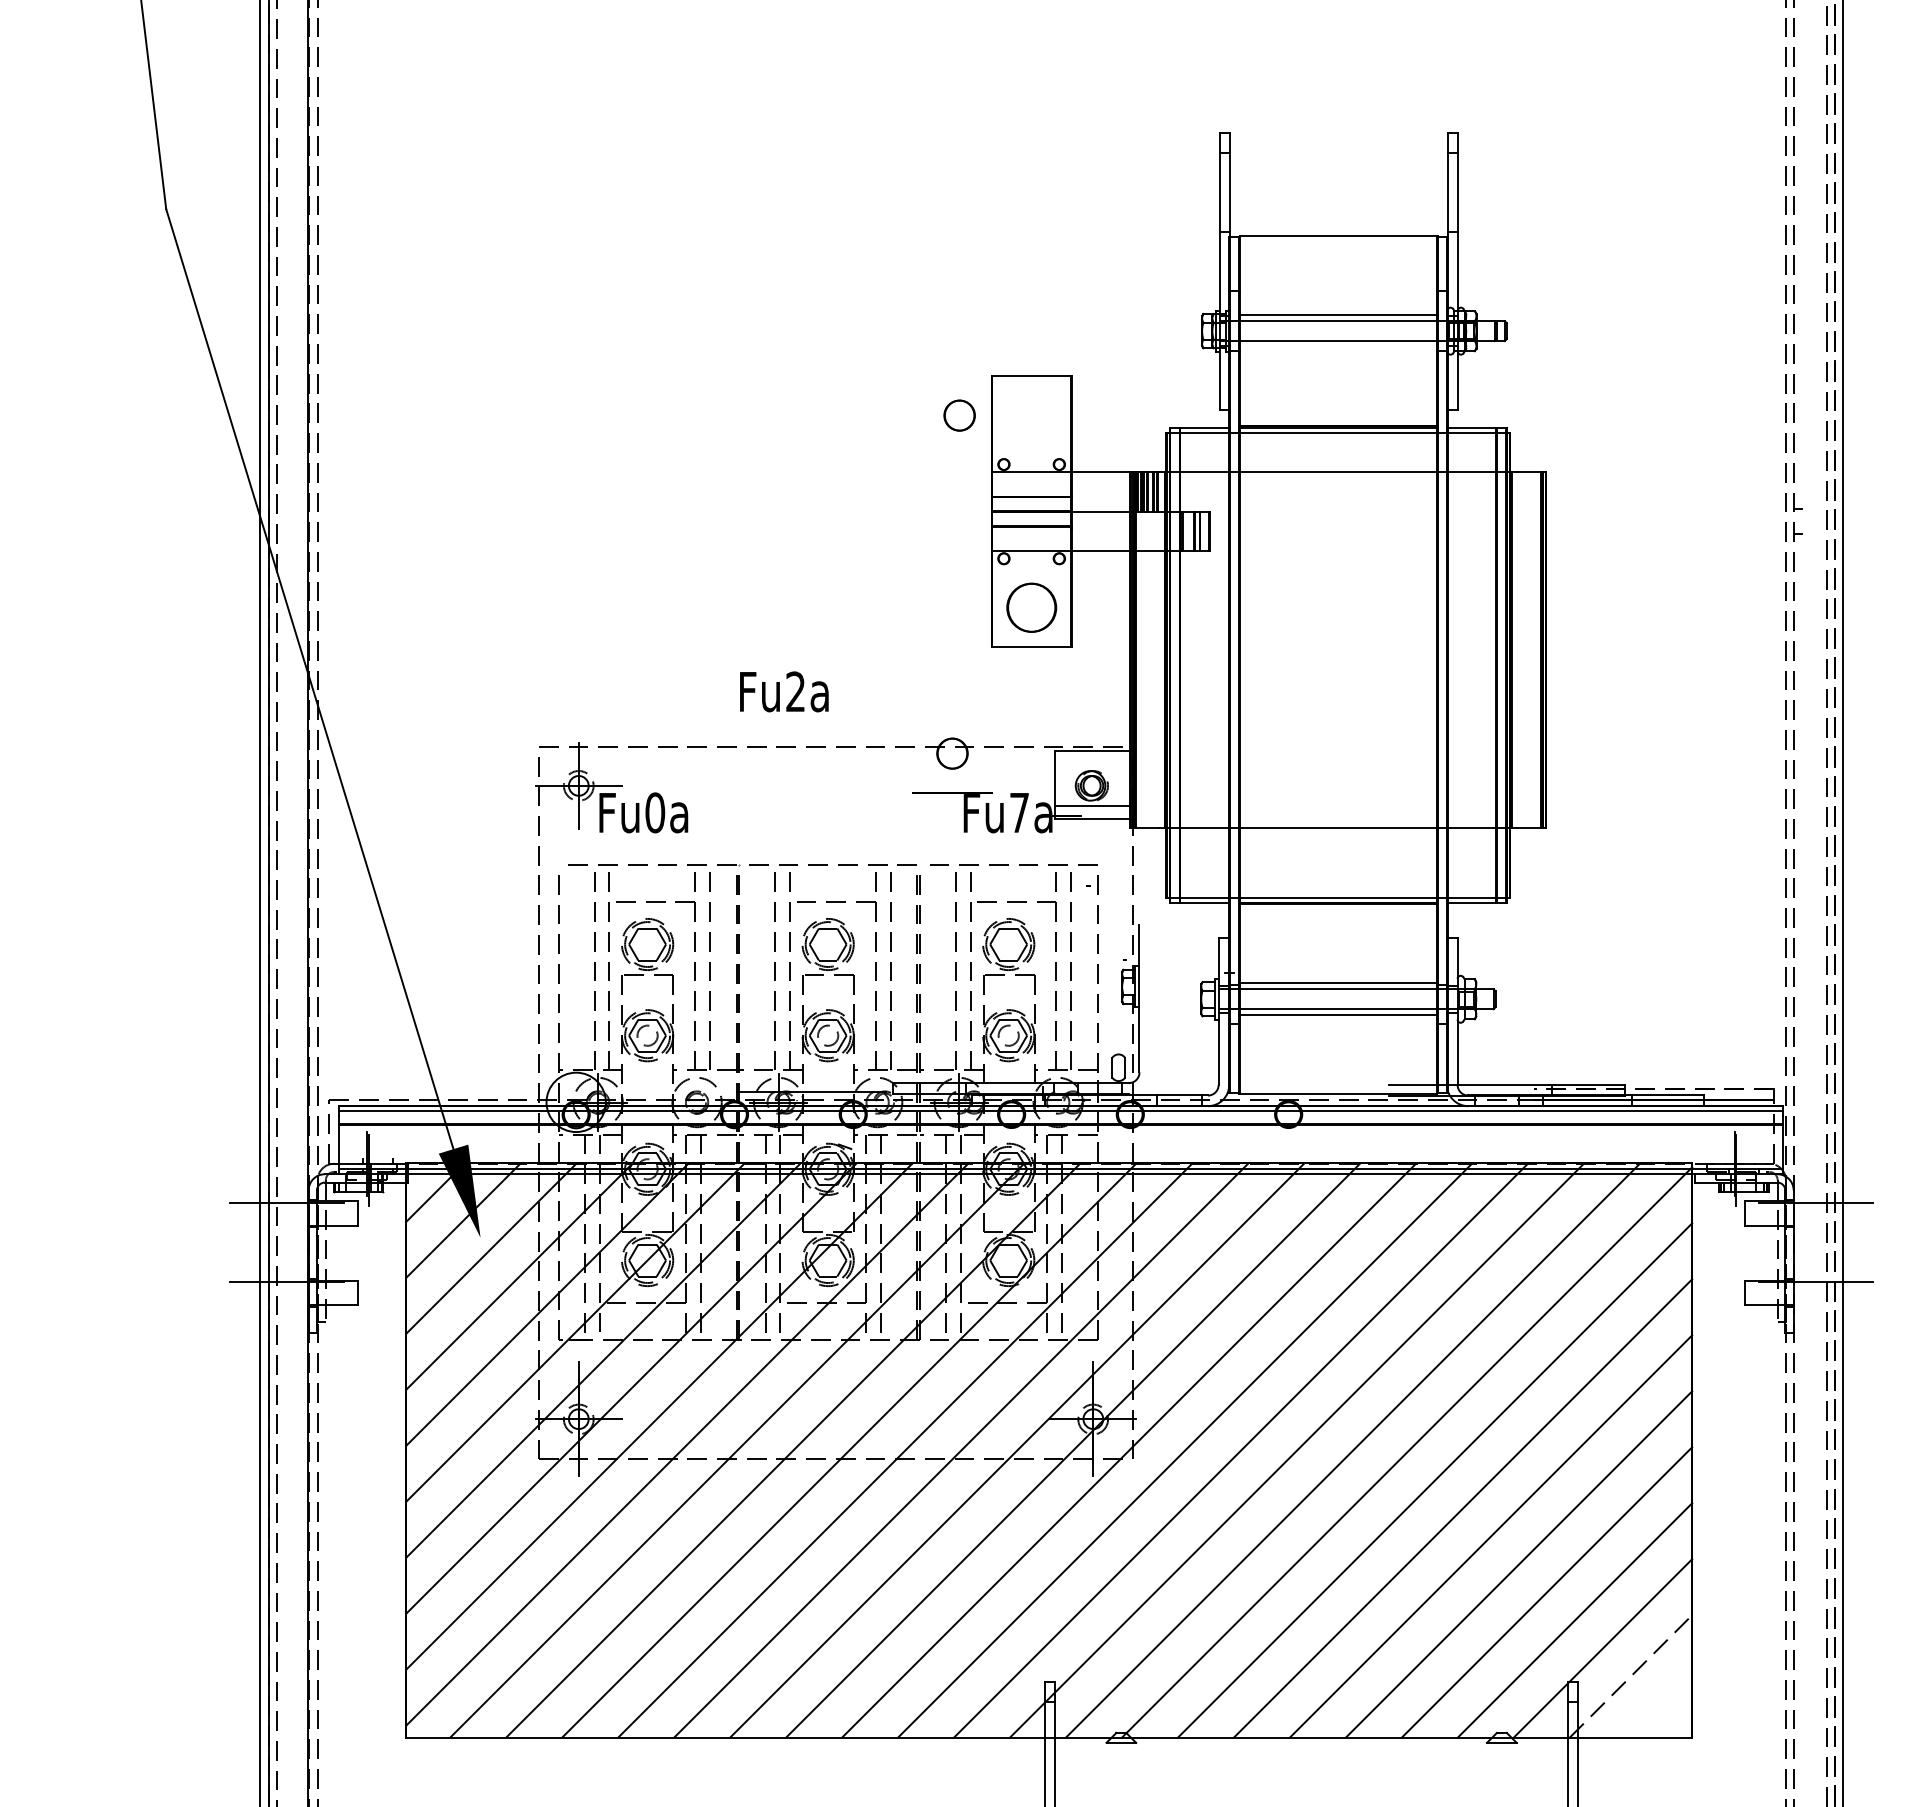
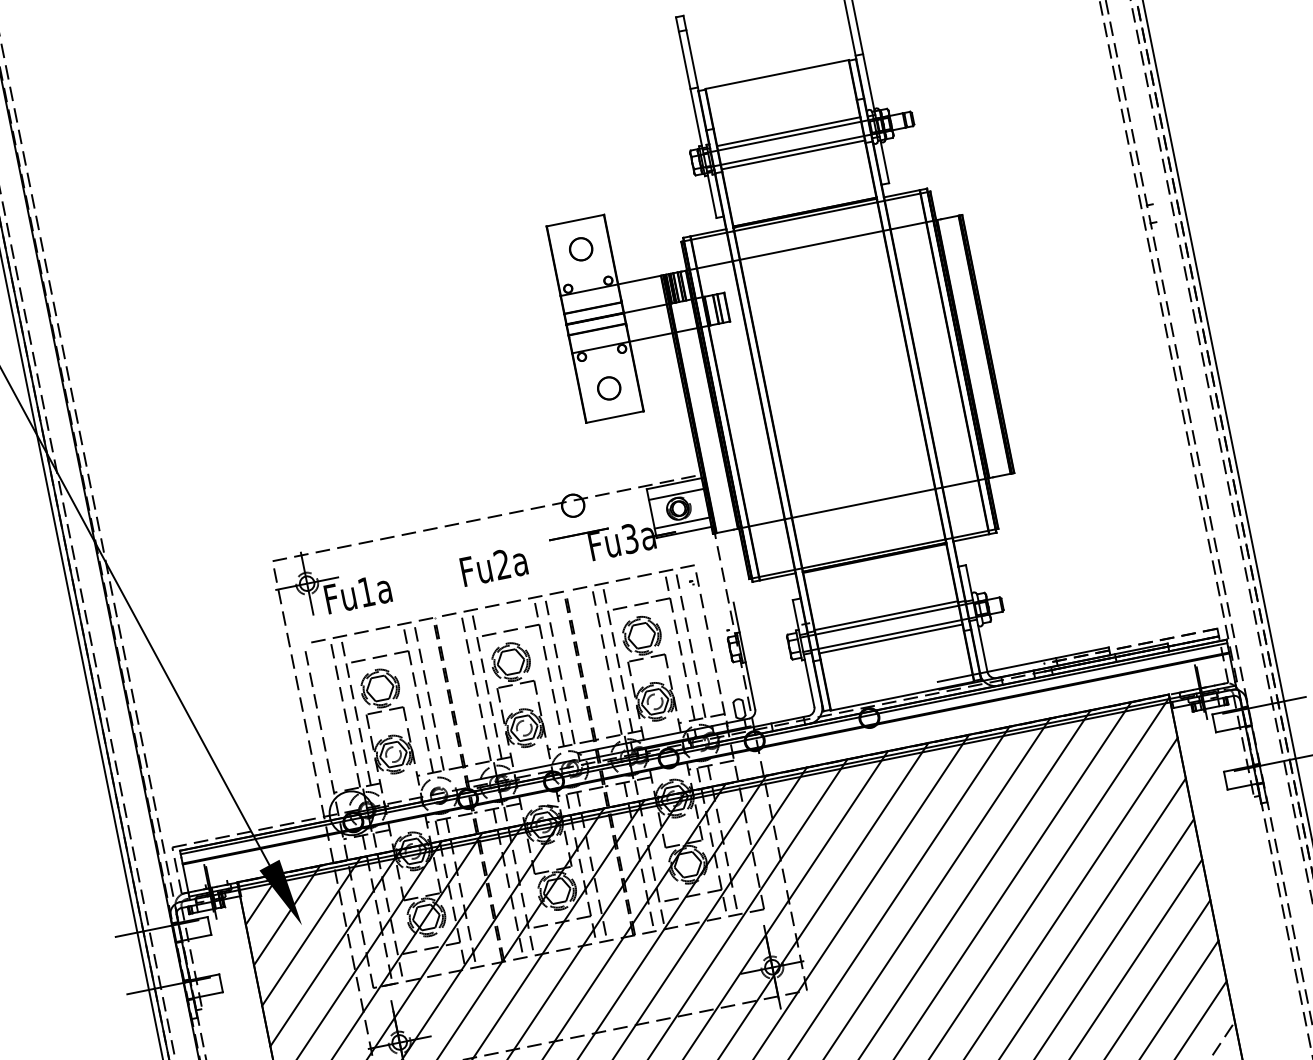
line: (1338, 347) -> (793, 155), added
circle: (959, 415) -> (581, 249), moved
circle: (1031, 607) -> (609, 388), size x0.62
text: (784, 691) -> (494, 566), moved
line: (1093, 766) -> (677, 494), added
text: (655, 812) -> (366, 591), Fu0a -> Fu1a
text: (1019, 812) -> (630, 538), Fu7a -> Fu3a

